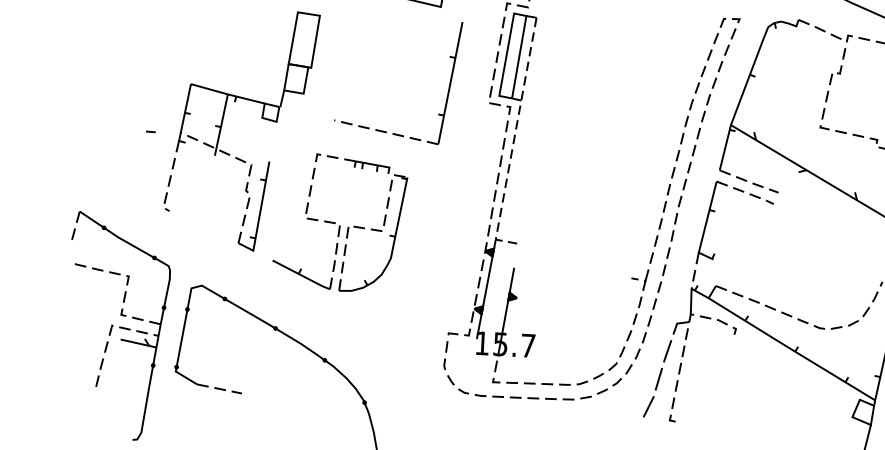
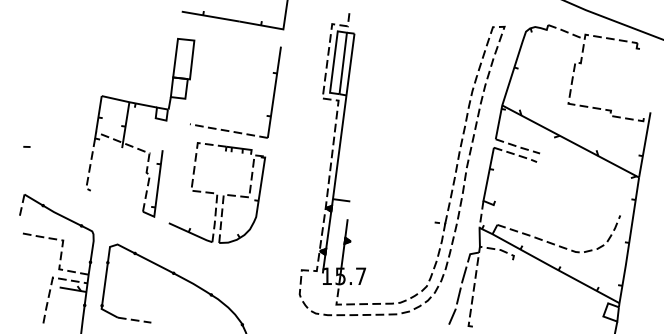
part: (447, 88) -> (272, 96), moved
line: (150, 131) -> (26, 146), moved
line: (513, 140) -> (342, 125), dashed -> solid

